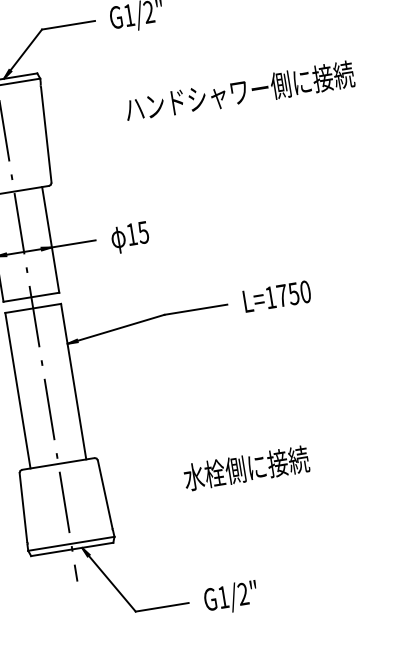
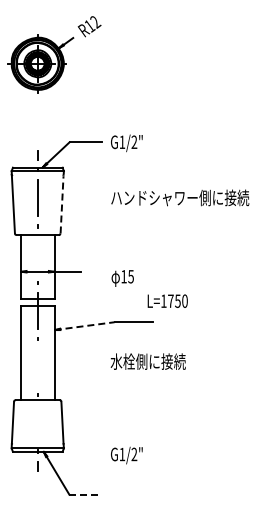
line: (46, 134) -> (62, 204), solid -> dashed
line: (18, 223) -> (37, 254), removed
text: (129, 237) -> (122, 278), moved
text: (276, 295) -> (167, 300), moved
line: (117, 329) -> (85, 326), solid -> dashed
line: (49, 410) -> (37, 367), removed
text: (245, 468) -> (147, 361), moved
line: (64, 502) -> (37, 423), removed
text: (230, 597) -> (126, 455), moved
line: (162, 607) -> (85, 494), solid -> dashed

